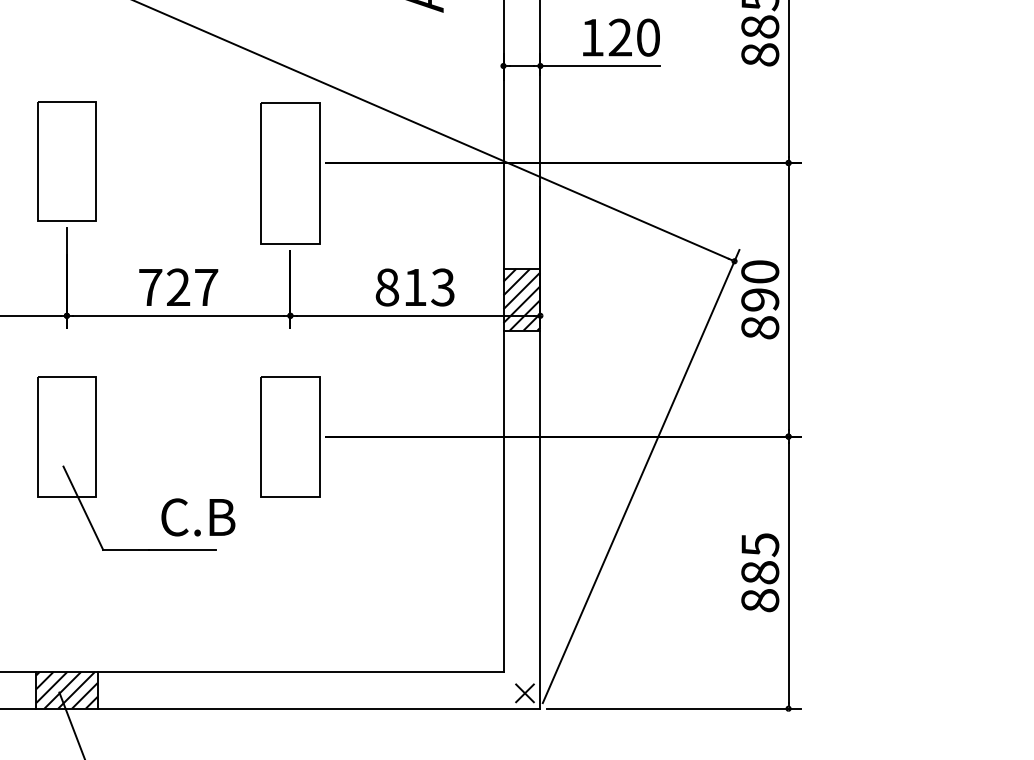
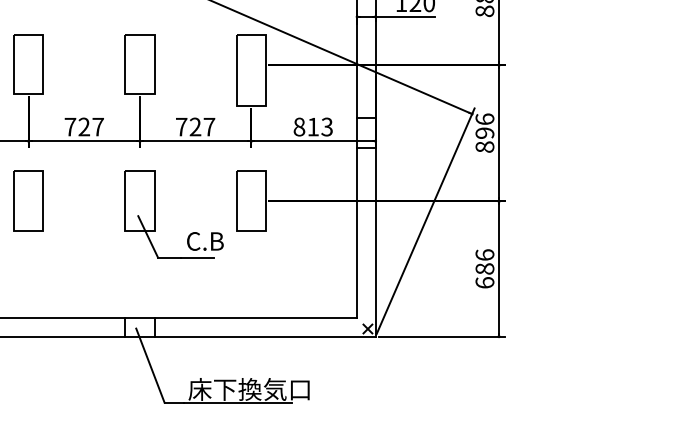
text: (759, 270) -> (484, 118), 890 -> 896
hatch: (522, 298) -> (366, 132), removed
text: (759, 571) -> (484, 268), 885 -> 686
hatch: (65, 690) -> (139, 327), removed

